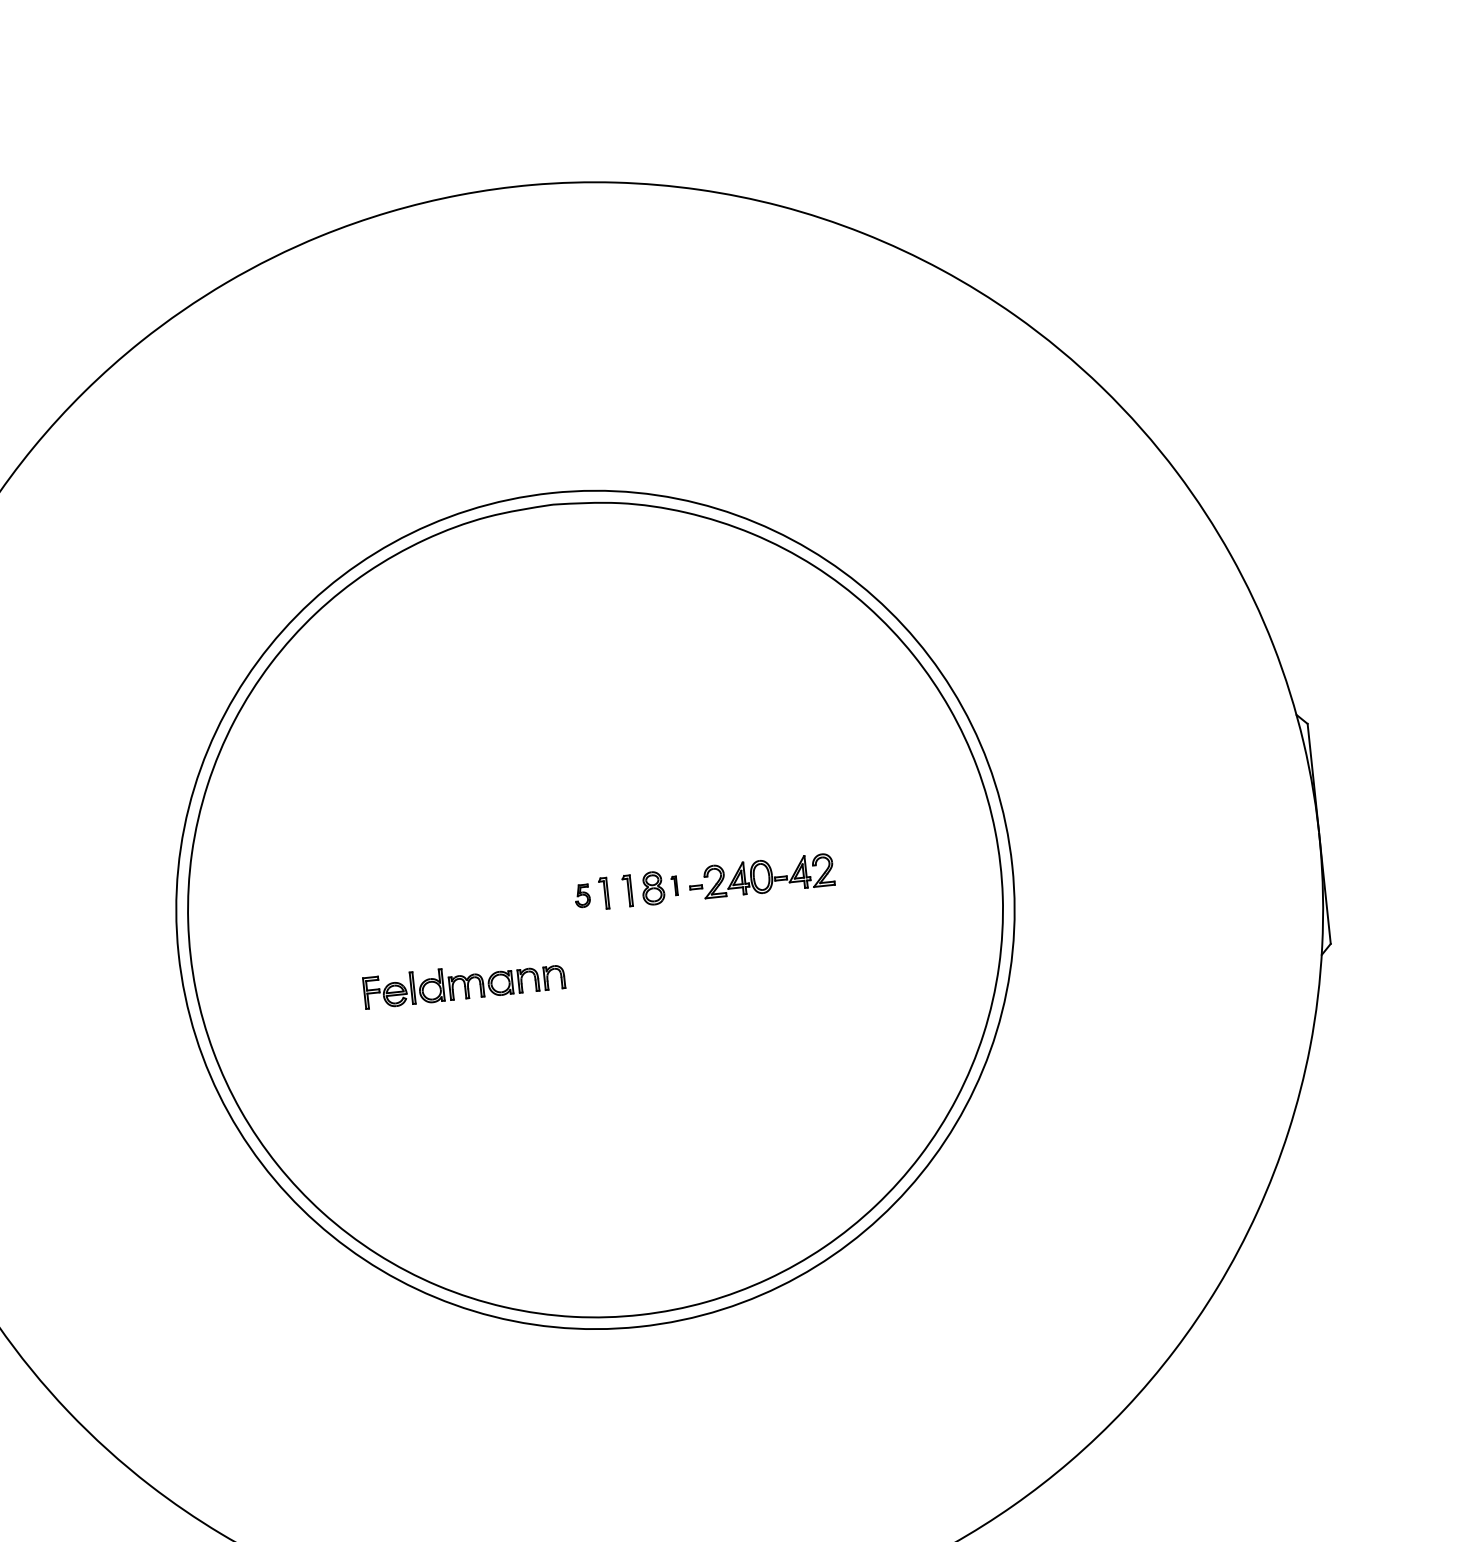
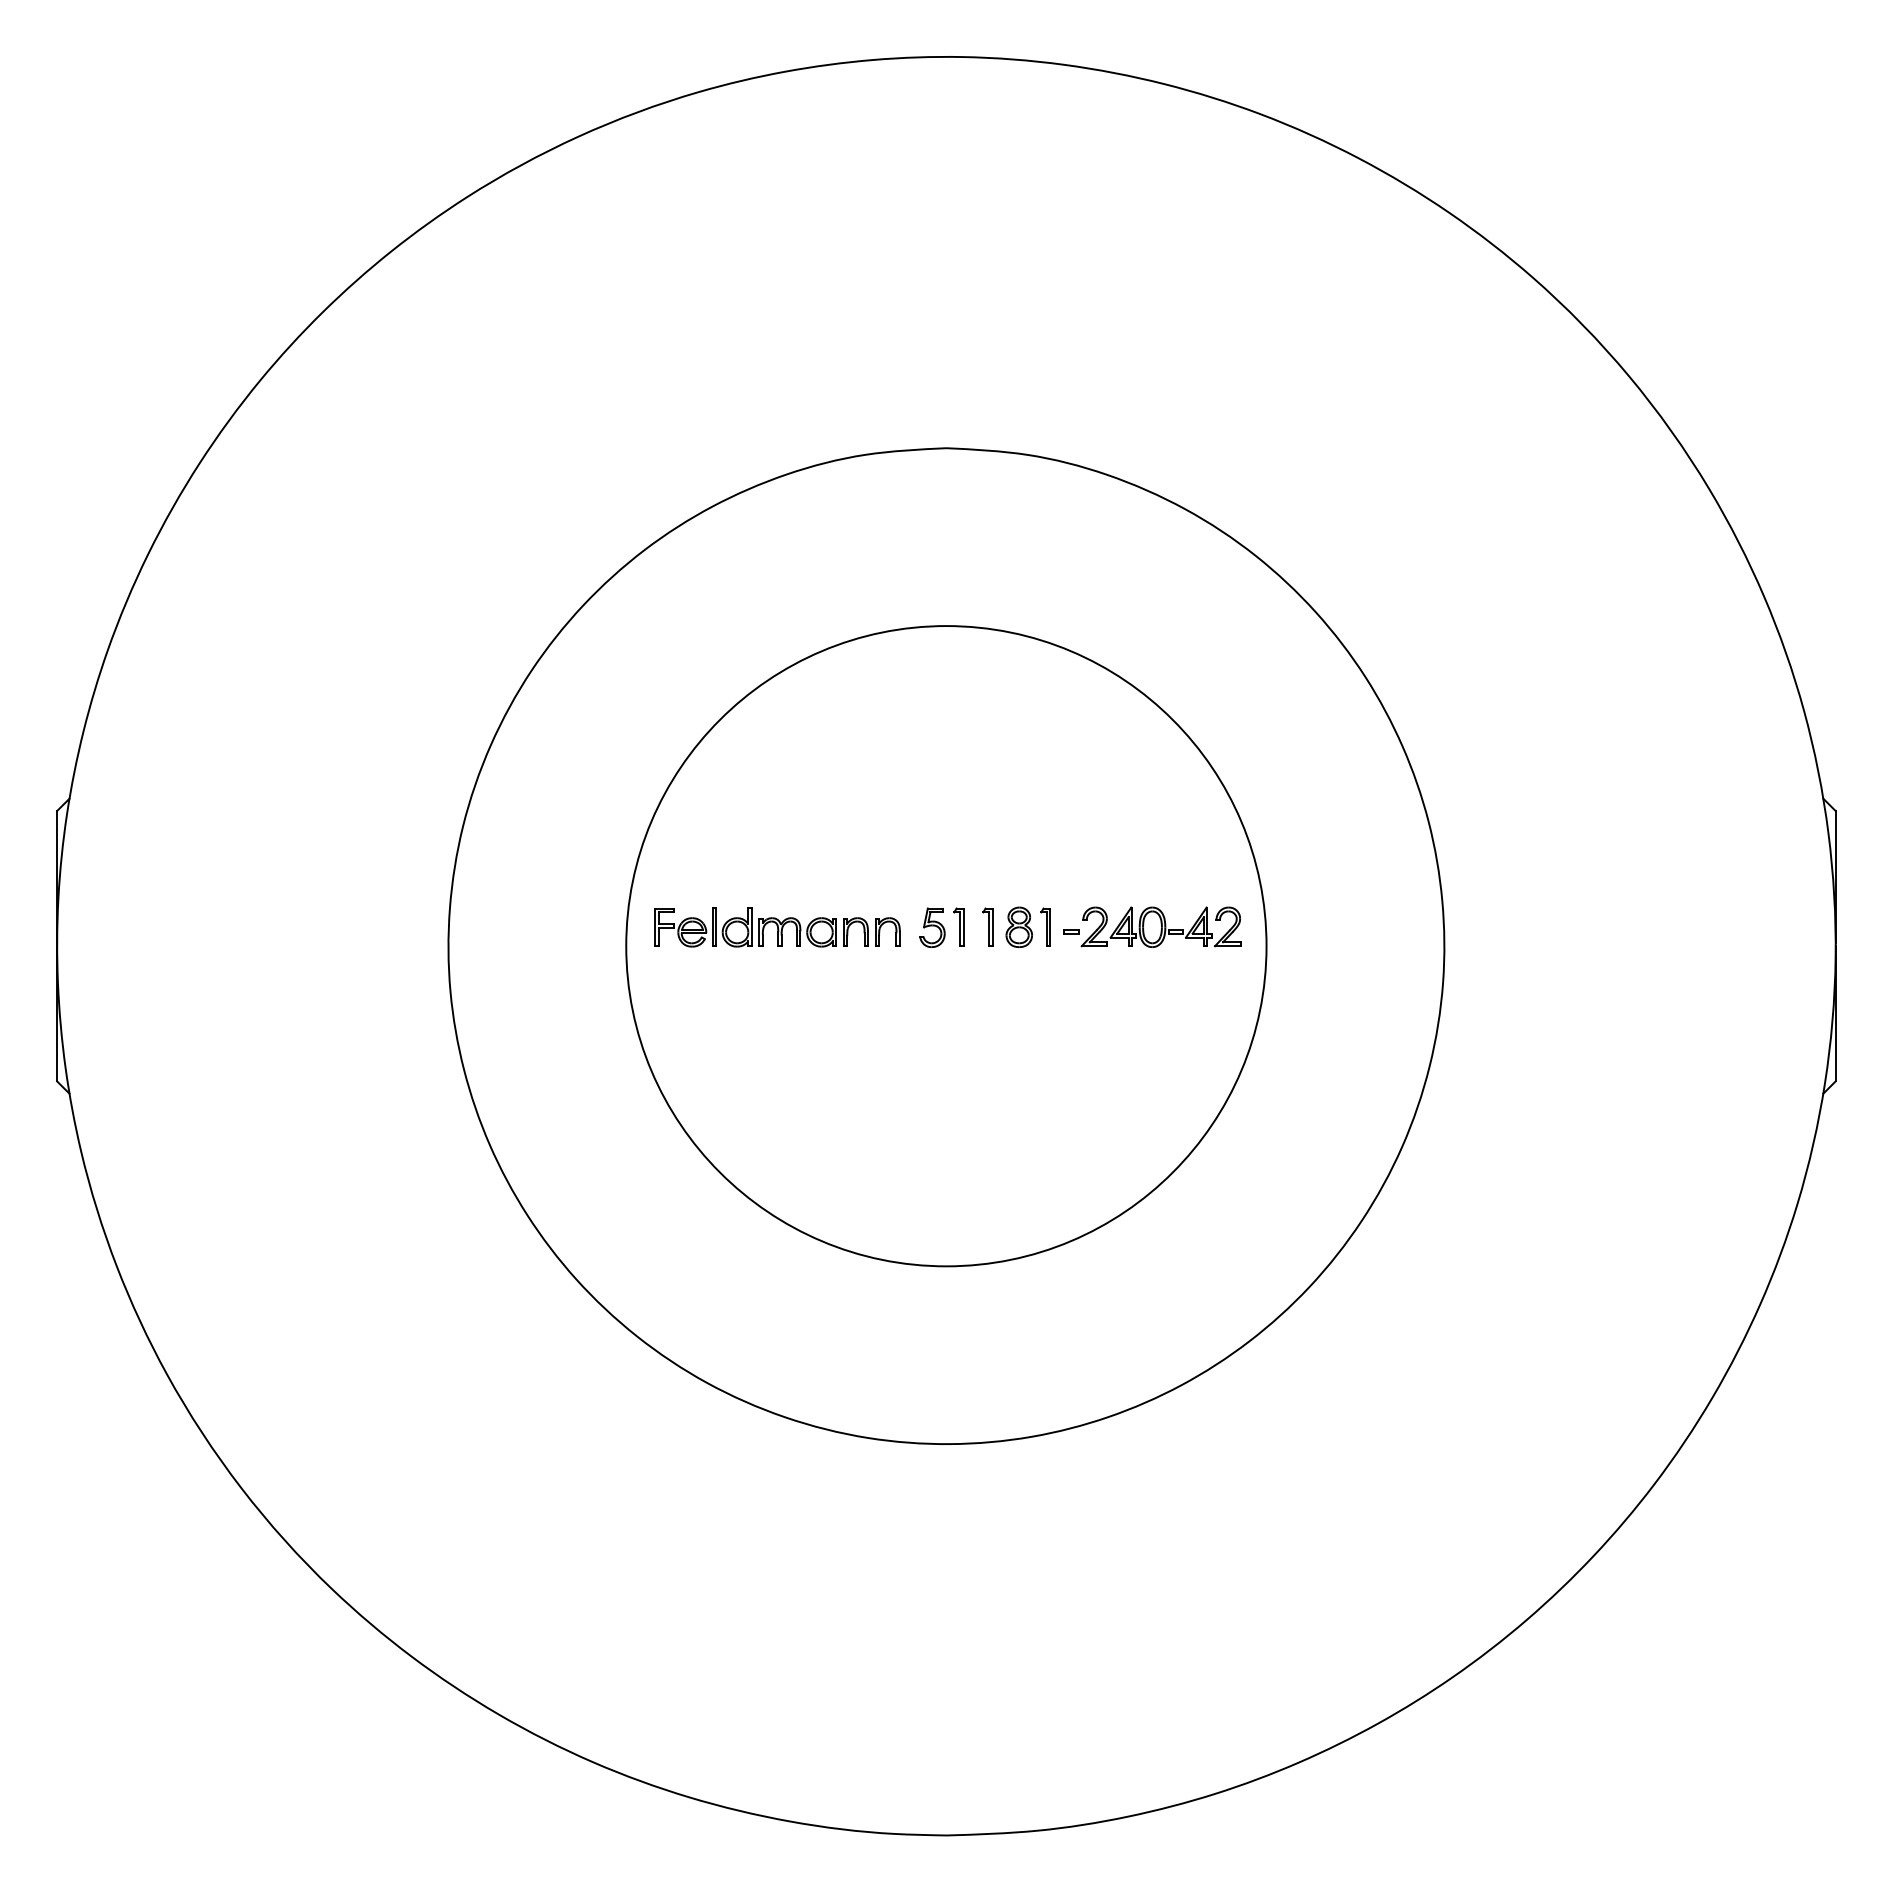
part: (674, 885) -> (1045, 926), size x1.67
part: (582, 895) -> (932, 927), size x1.43
circle: (595, 910) -> (946, 946), size x0.62
part: (464, 983) -> (777, 927), moved

